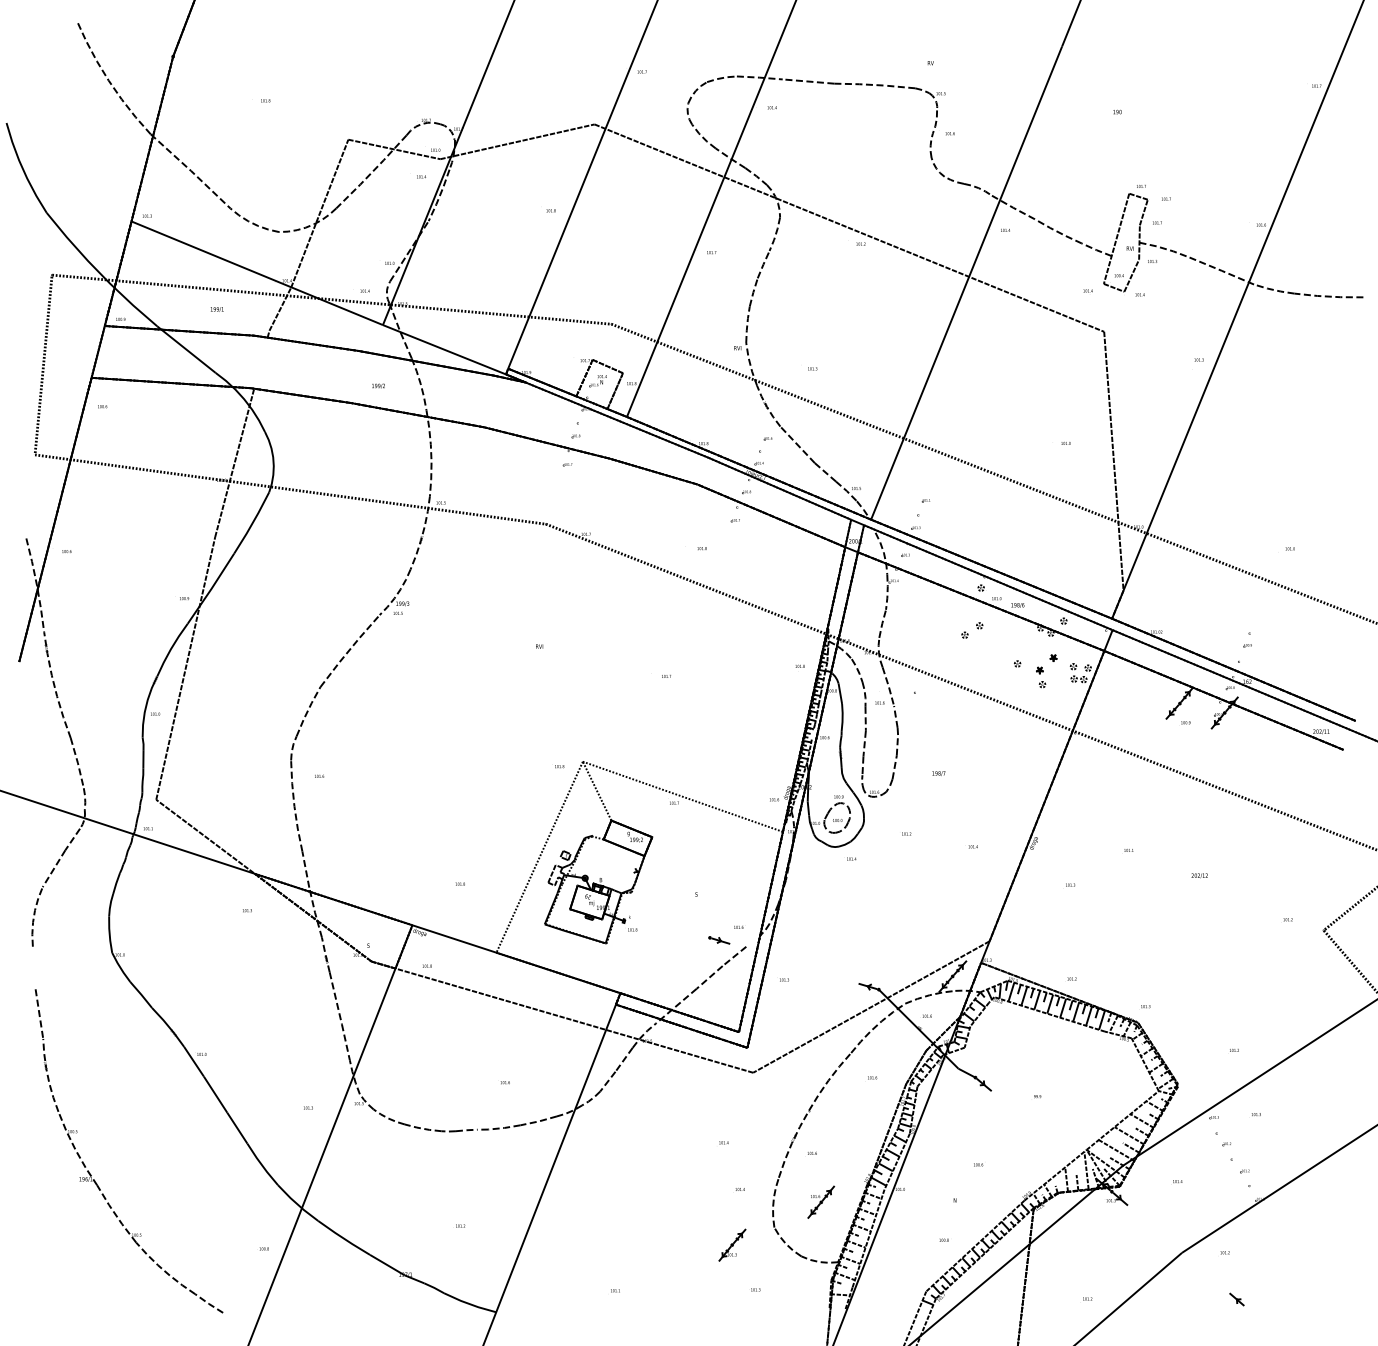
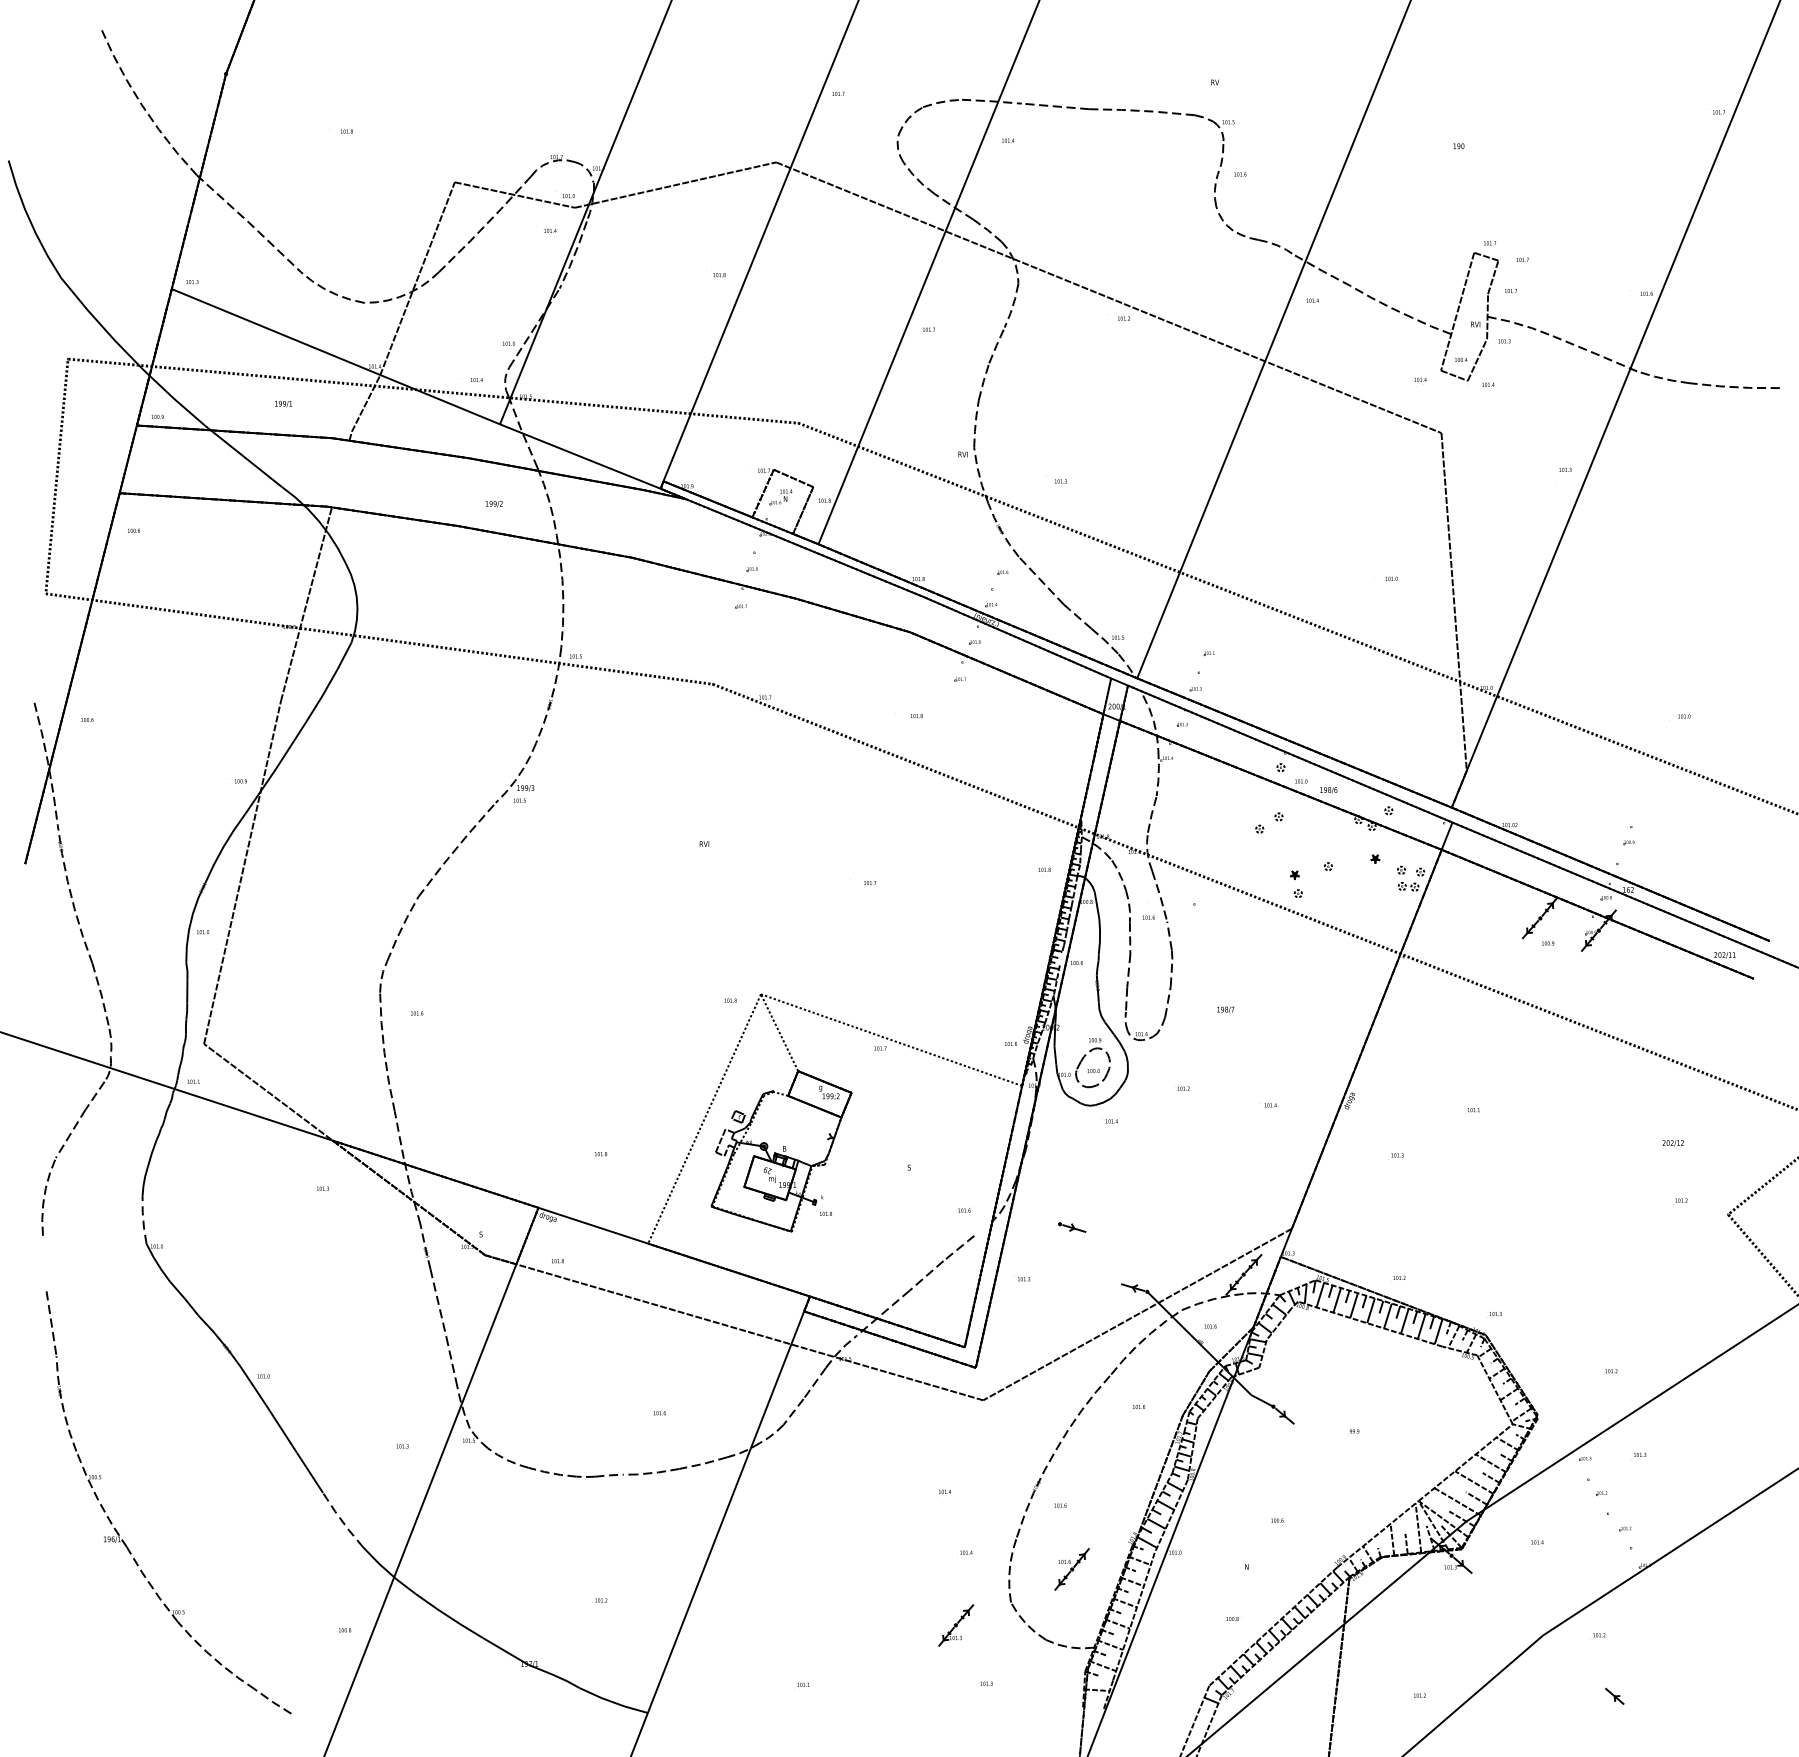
part: (1041, 677) -> (1296, 884), moved
text: (1199, 875) -> (1672, 1142), moved
line: (109, 934) -> (143, 1219), solid -> dashed
part: (719, 940) -> (1072, 1227), moved
line: (261, 1165) -> (341, 1521), solid -> dashed

